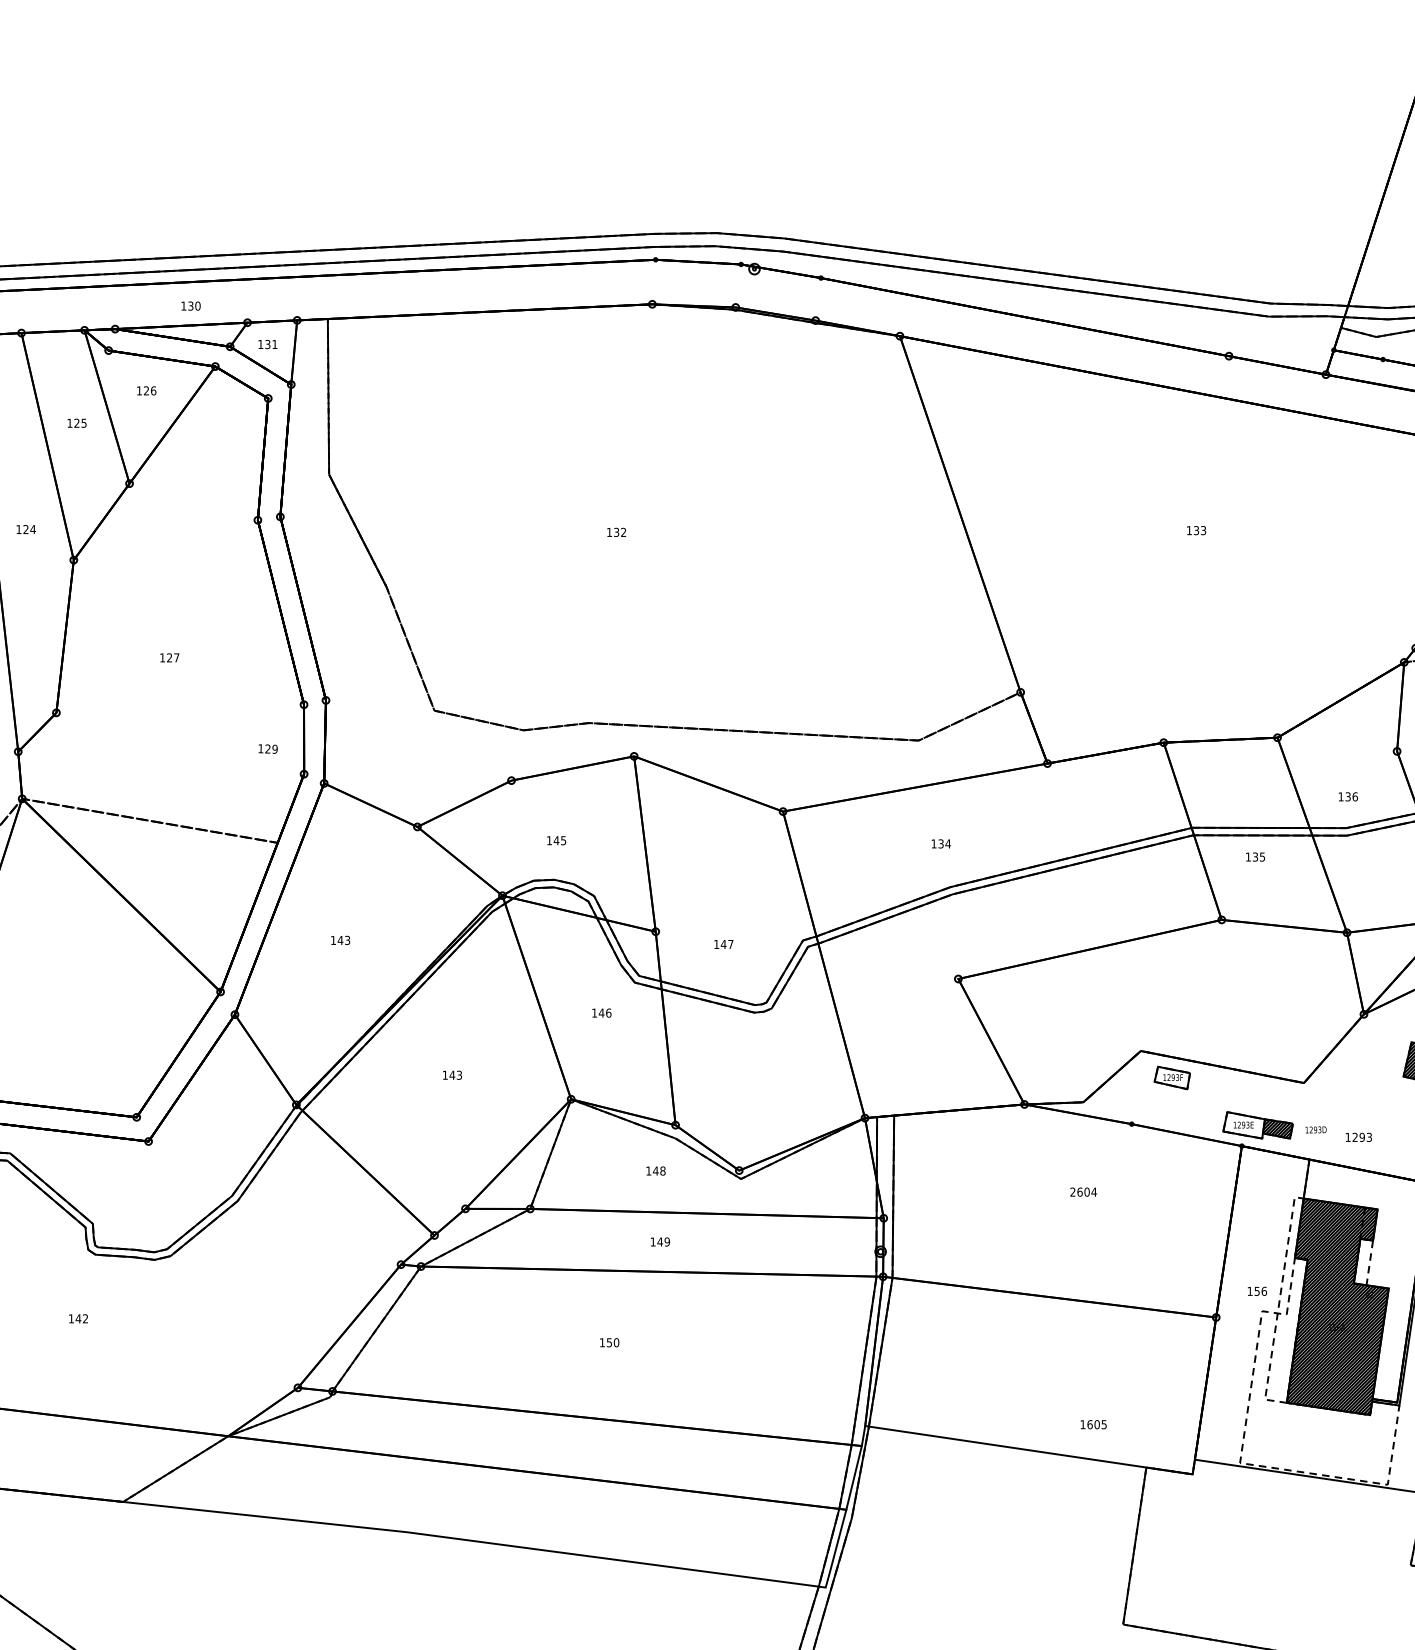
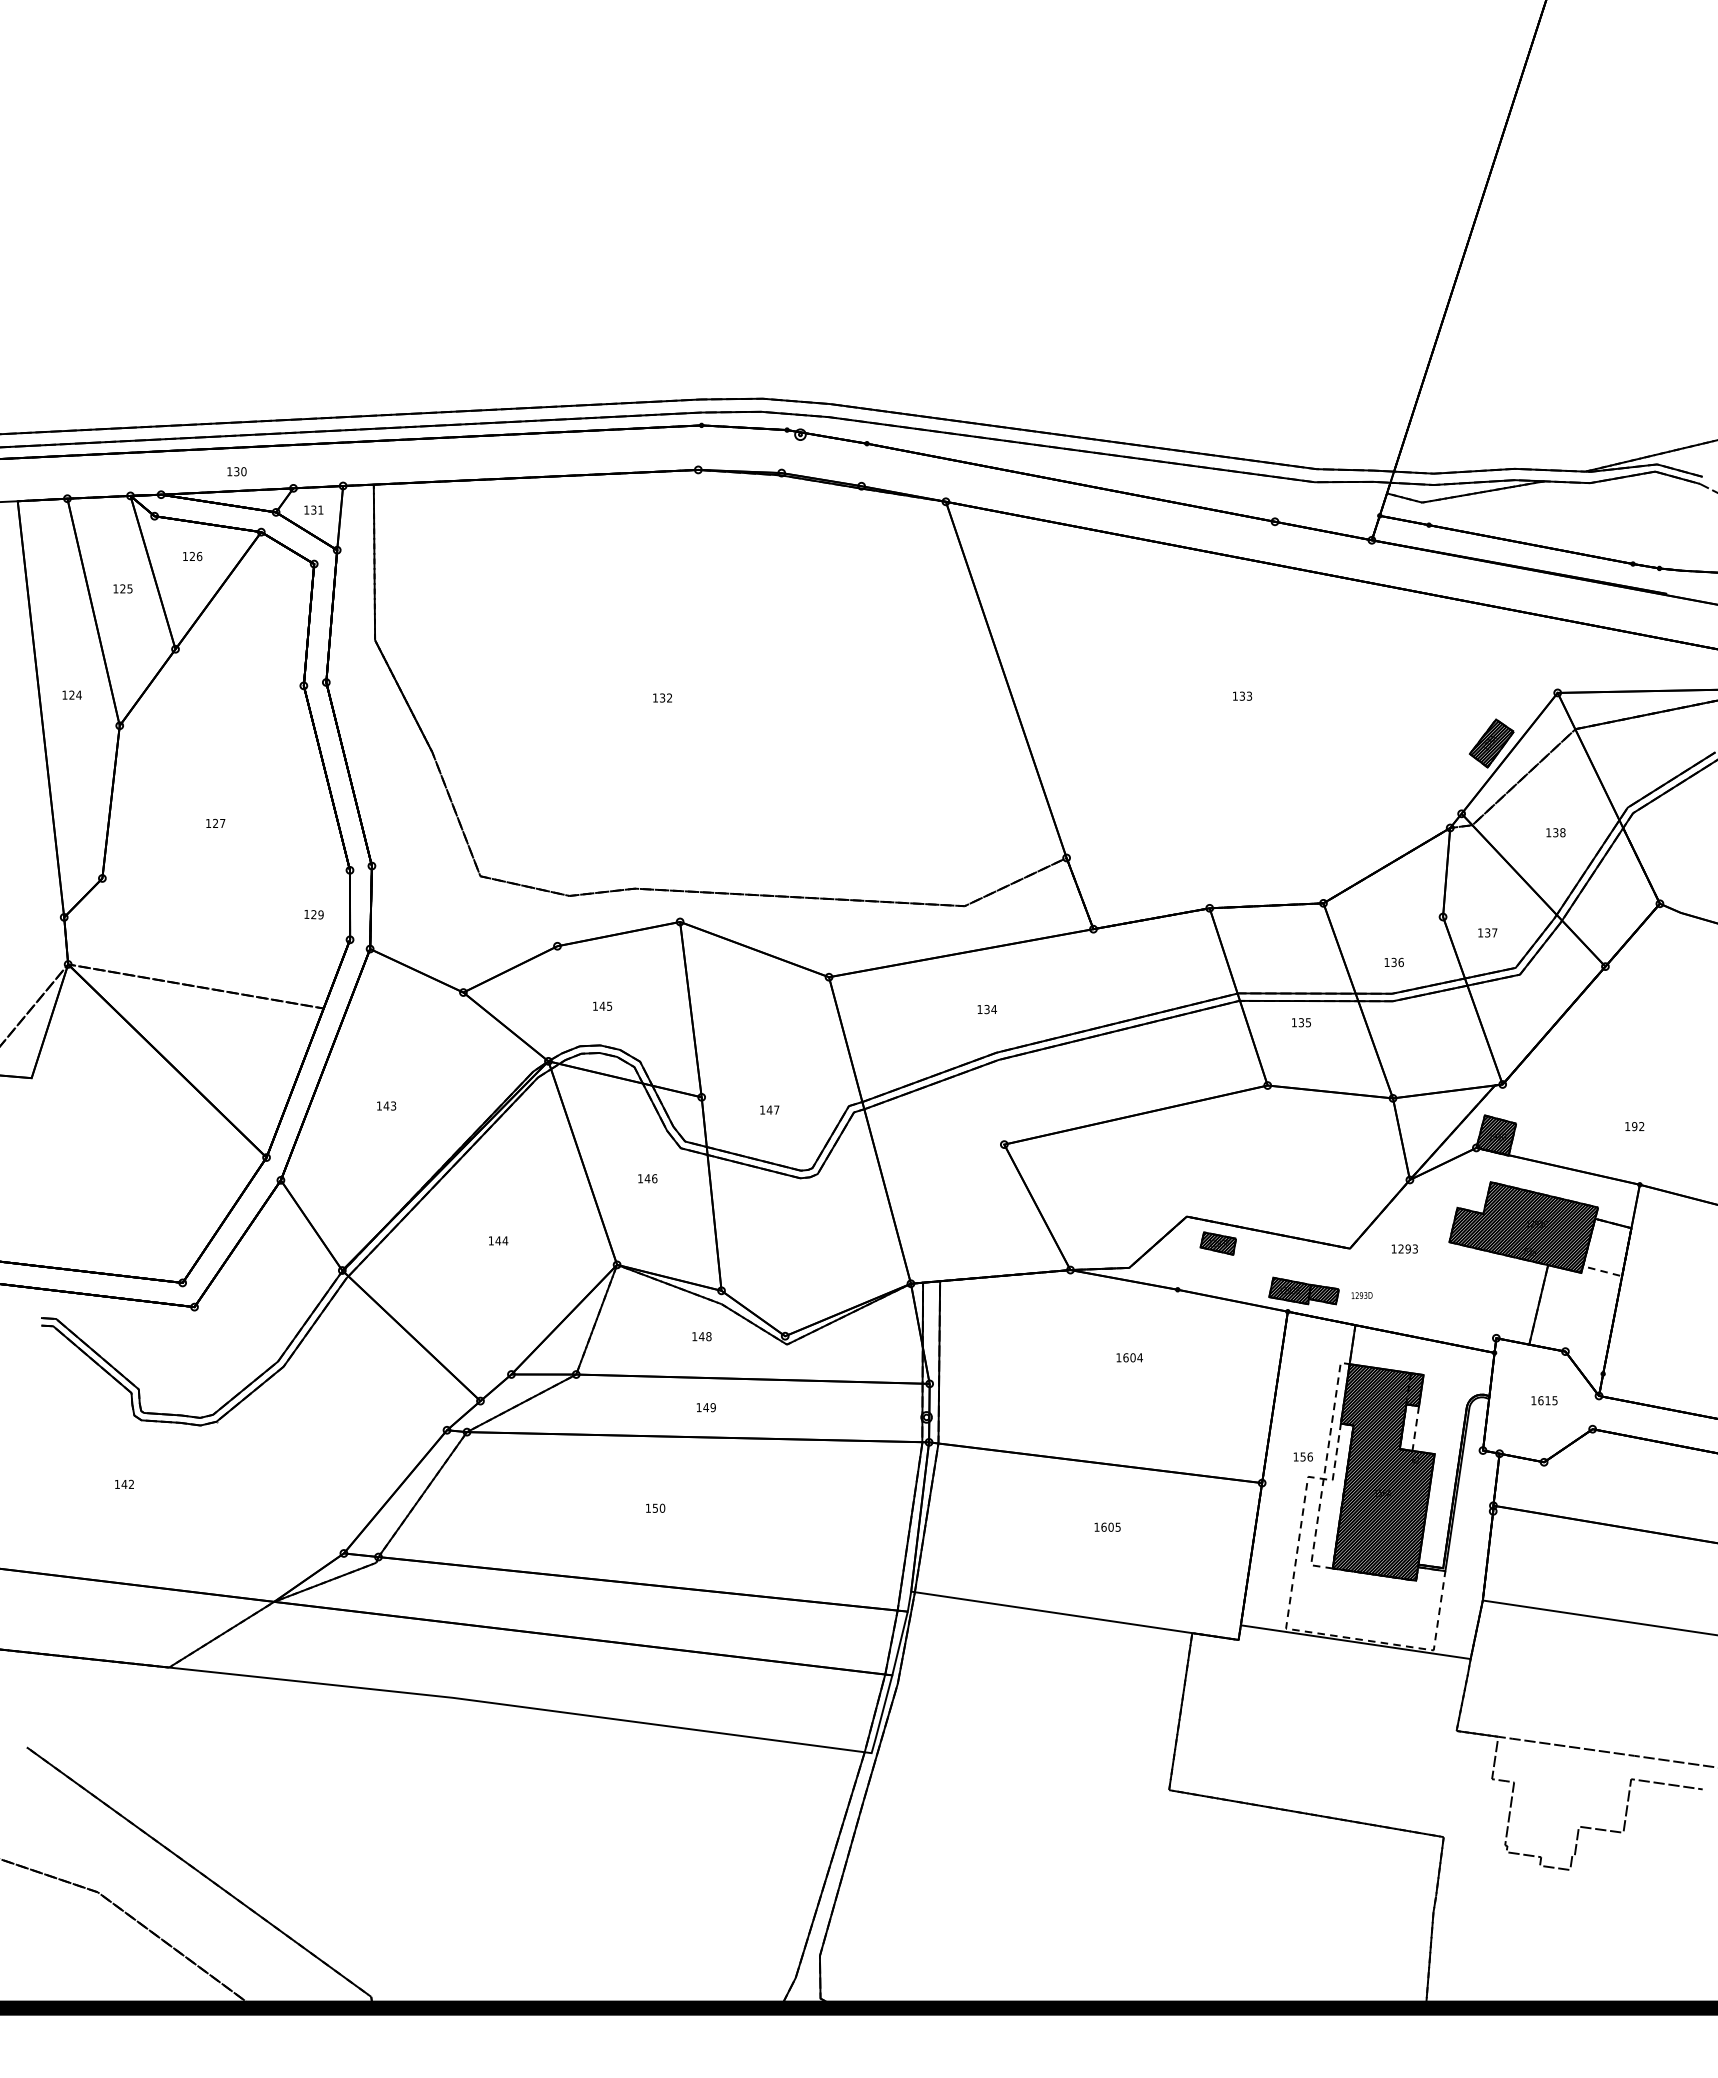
text: (459, 1074) -> (505, 1240), 143 -> 144
hatch: (1172, 1077) -> (1218, 1243), added
hatch: (1243, 1125) -> (1289, 1291), added
text: (1358, 1136) -> (1404, 1248), moved
text: (1072, 1191) -> (1118, 1357), 2604 -> 1604
text: (1093, 1423) -> (1107, 1526), moved

